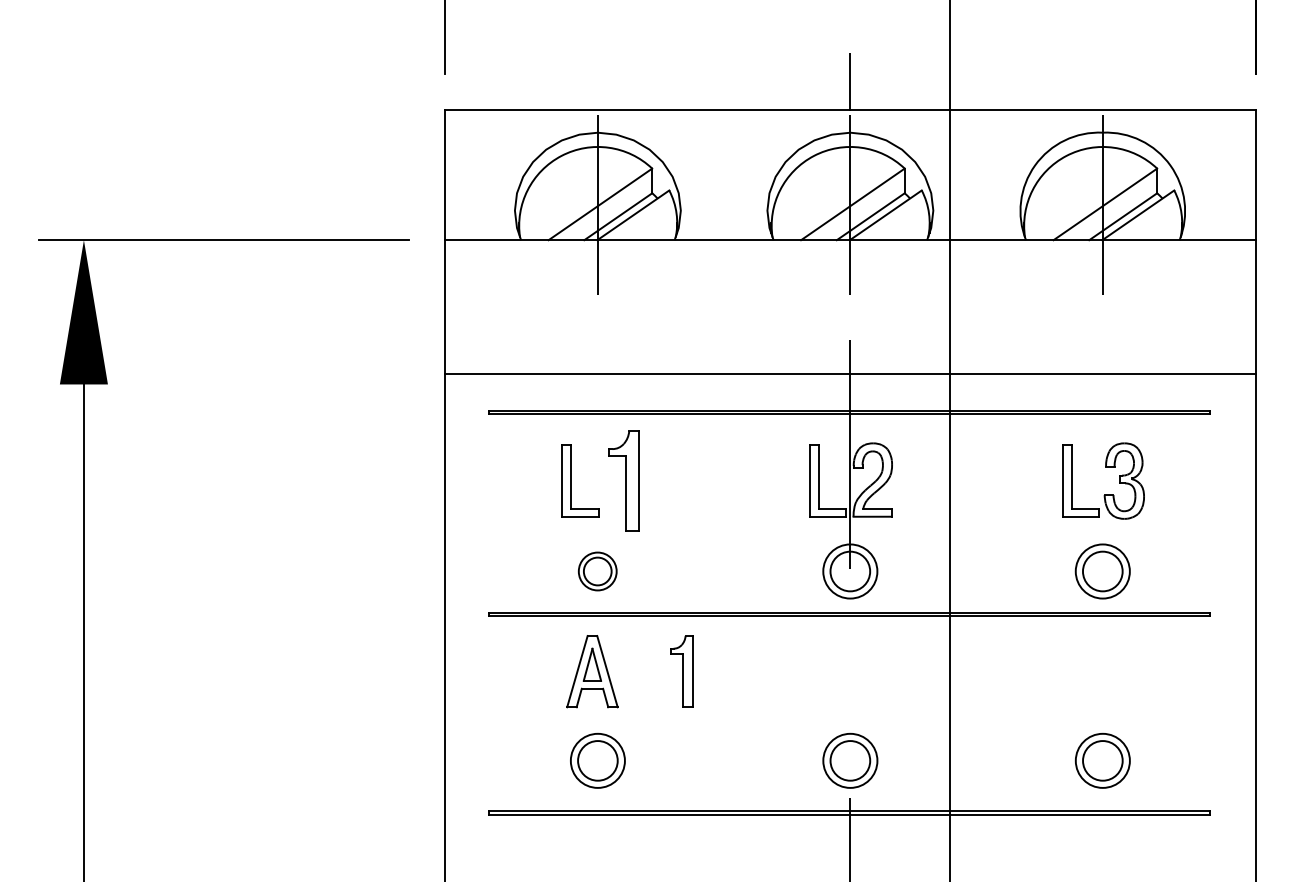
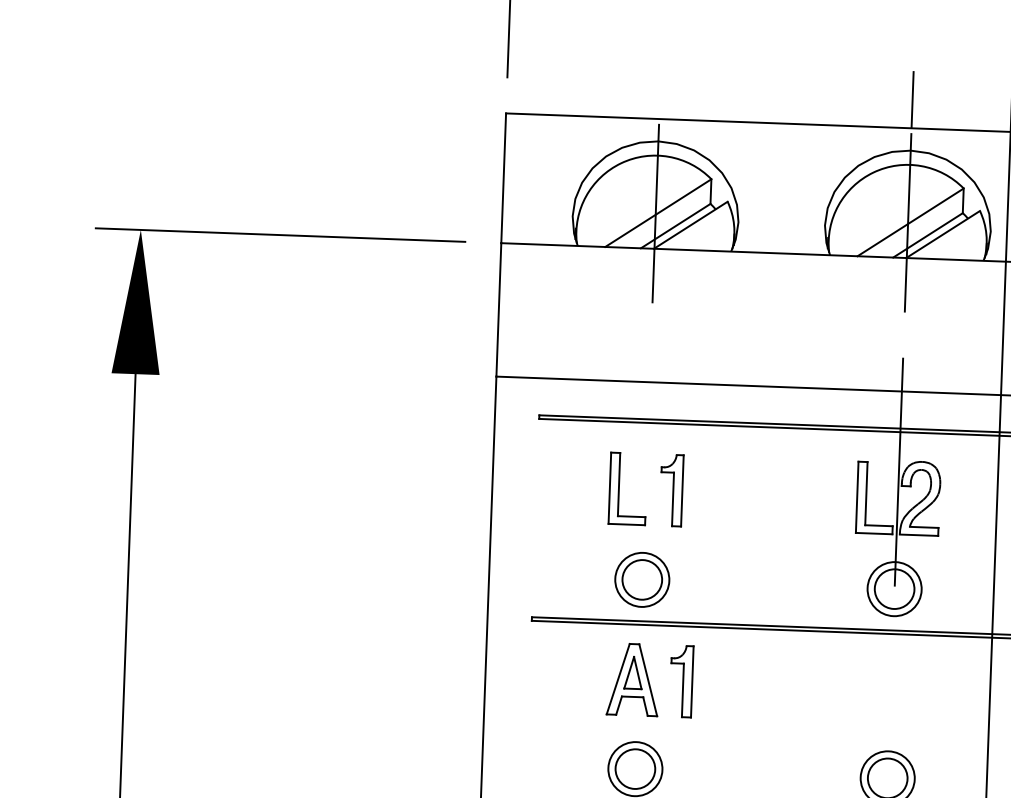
part: (623, 480) -> (671, 489), size x0.71
part: (597, 571) -> (641, 579), size x1.43
part: (681, 671) -> (681, 681), moved

